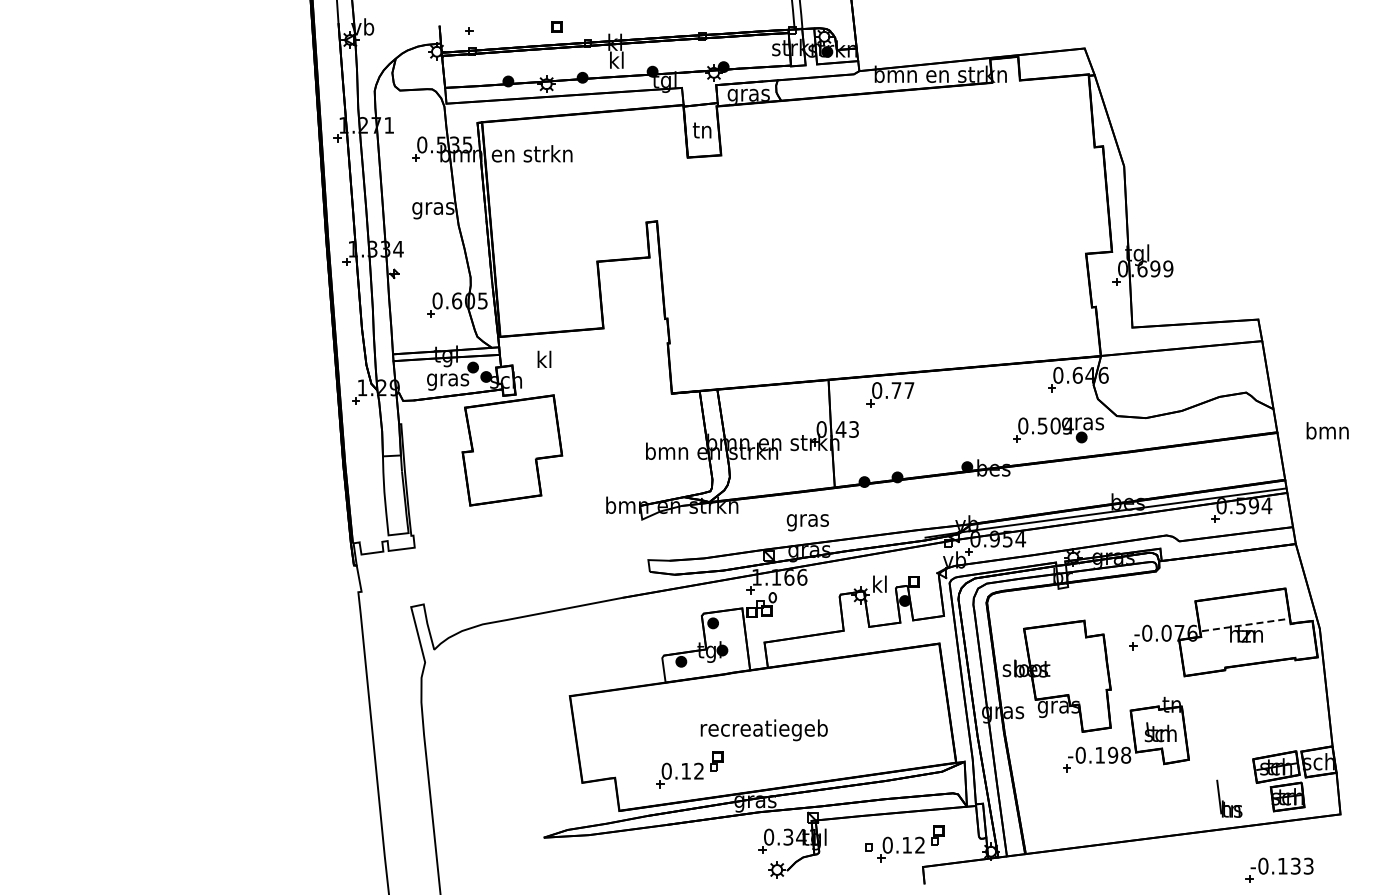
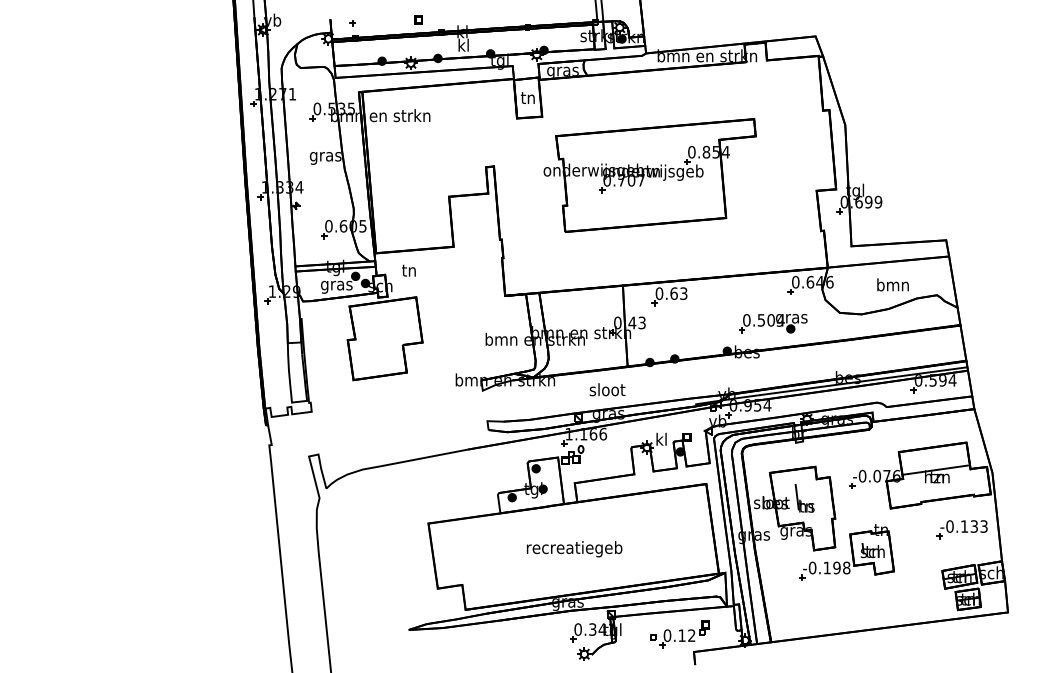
part: (864, 233) -> (649, 175), added
text: (543, 358) -> (408, 269), kl -> tn
text: (902, 390) -> (678, 293), 0.77 -> 0.63
part: (1058, 430) -> (773, 323), moved
text: (1327, 430) -> (892, 284), moved
text: (807, 520) -> (607, 391), gras -> sloot
line: (1245, 625) -> (936, 470), dashed -> solid
part: (689, 769) -> (518, 578), removed
part: (1229, 798) -> (804, 498), moved
part: (1279, 869) -> (962, 529), moved

